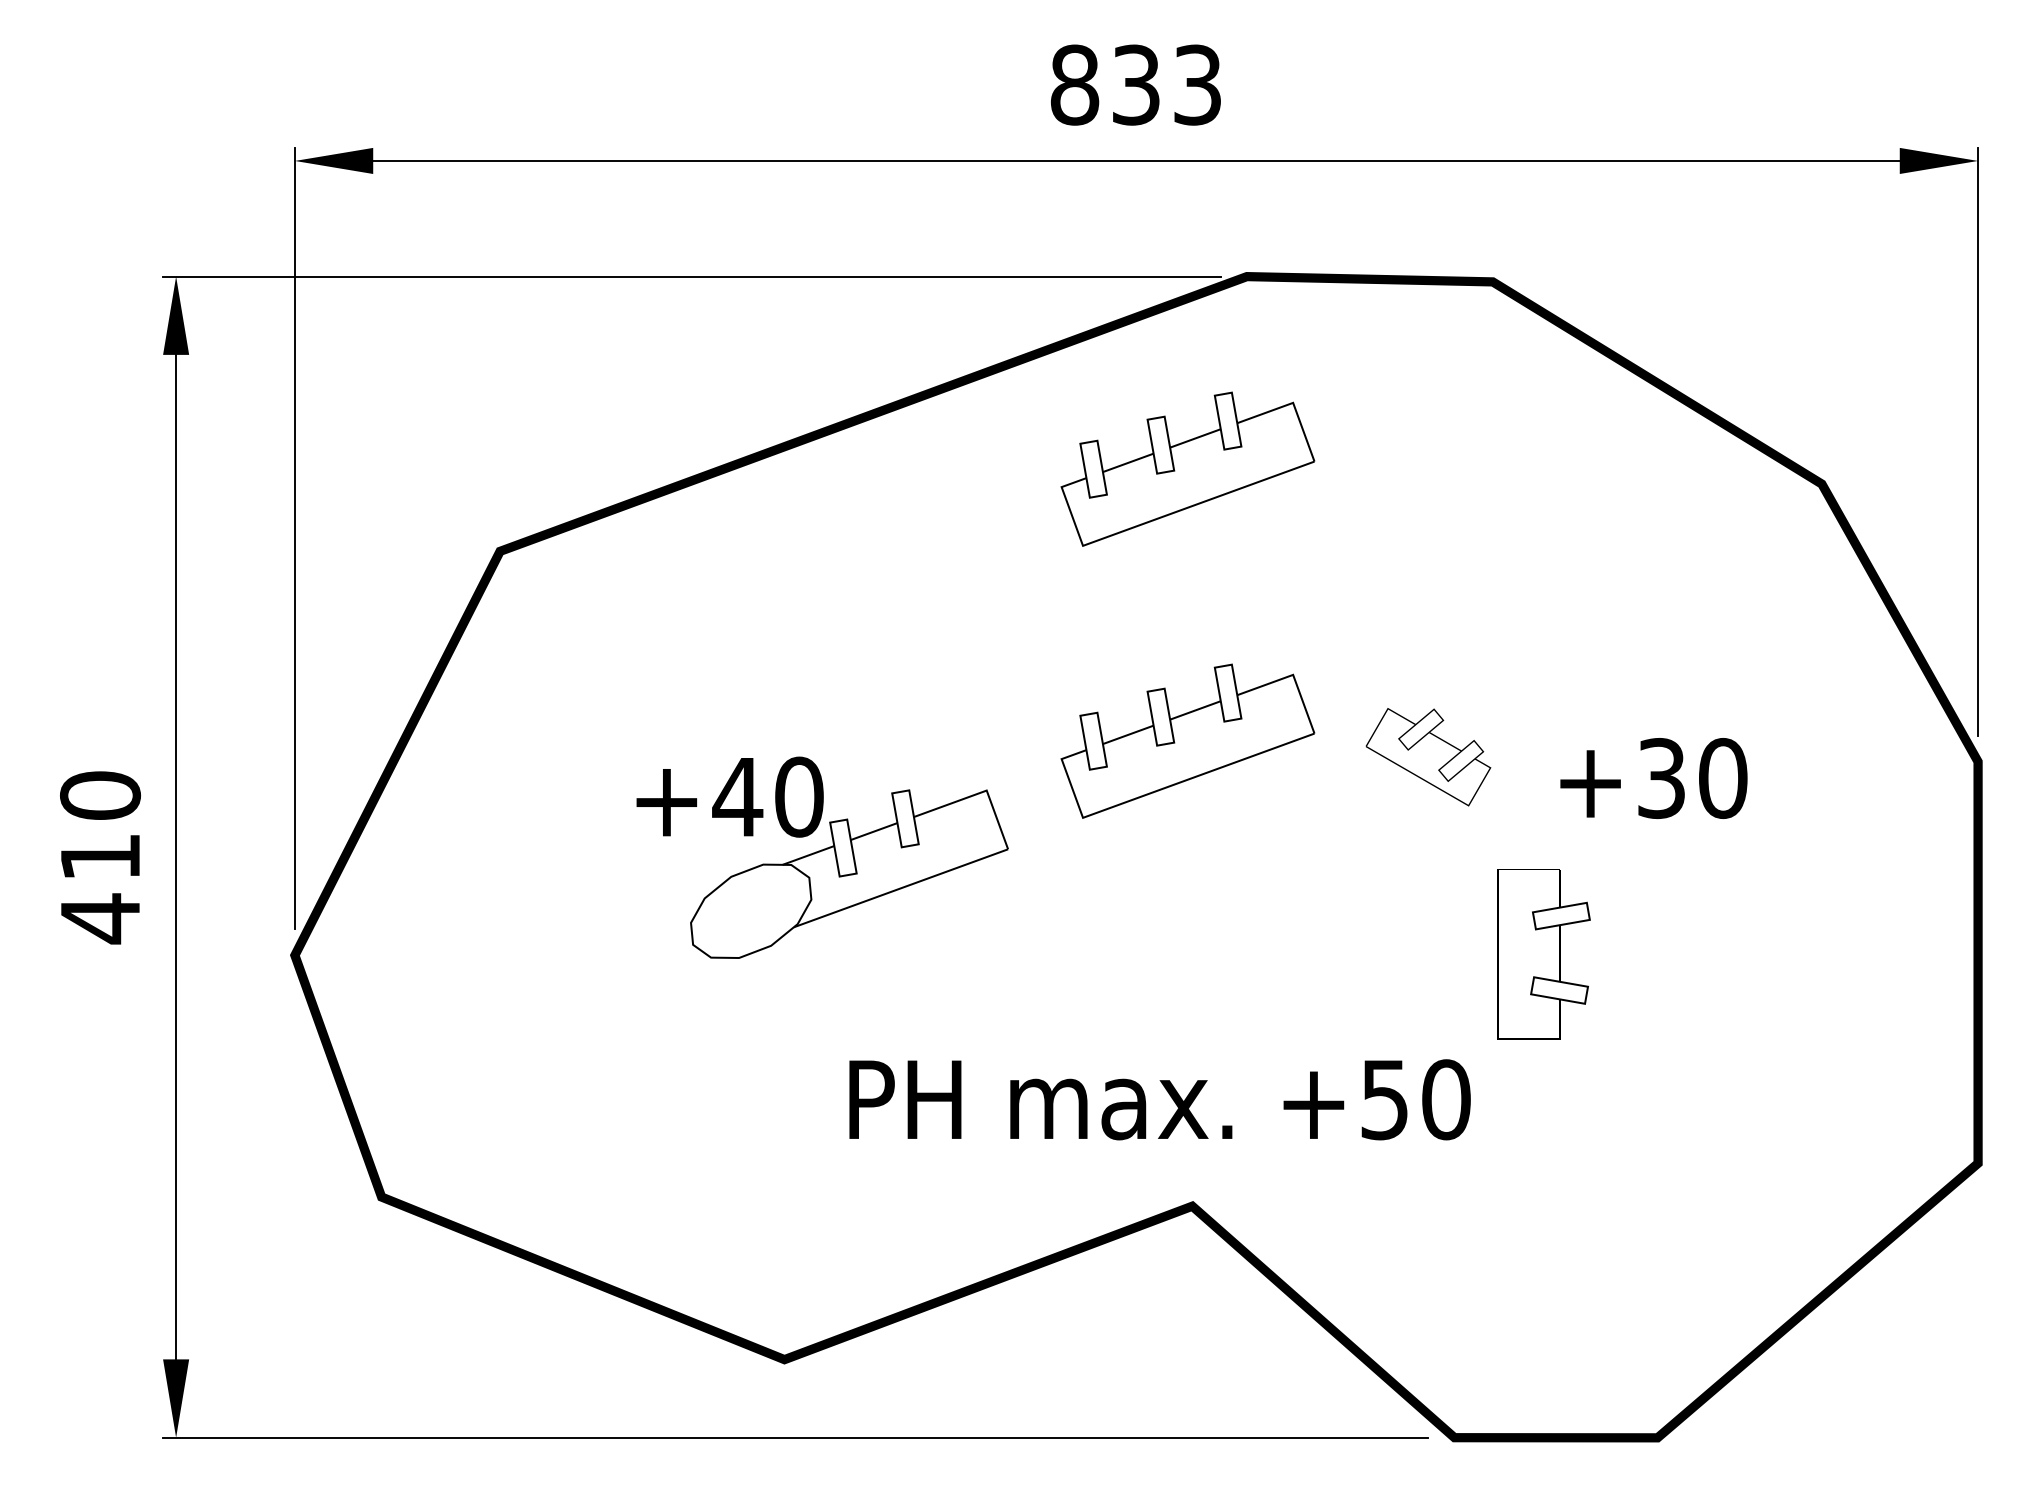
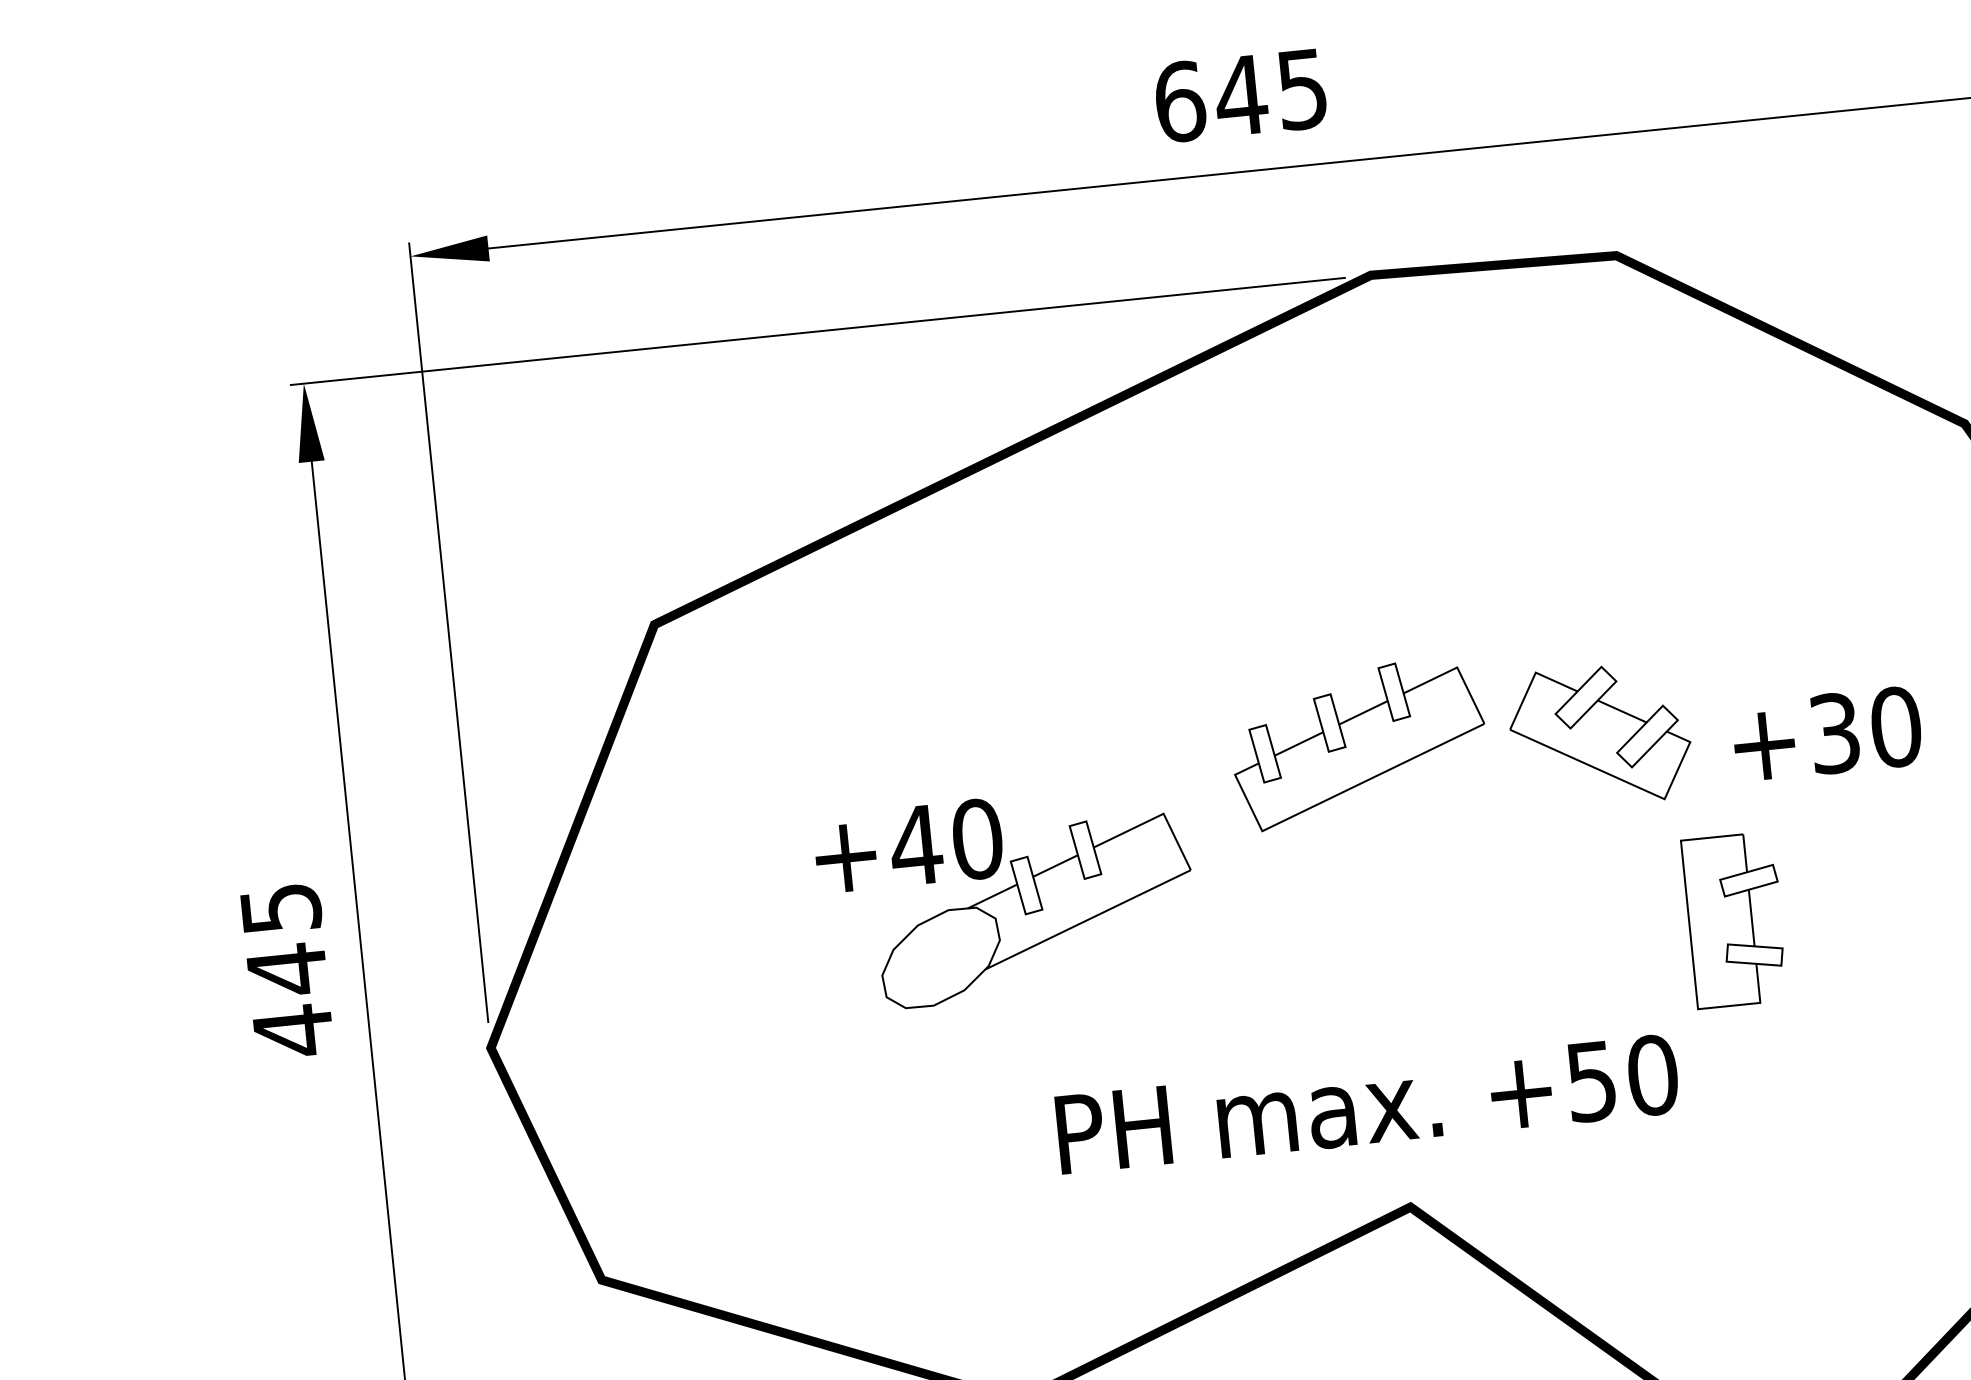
text: (1135, 84) -> (1240, 95), 833 -> 645
part: (1187, 468) -> (1331, 472), removed
part: (1428, 756) -> (1600, 735), size x1.43
text: (100, 827) -> (284, 940), 410 -> 445

